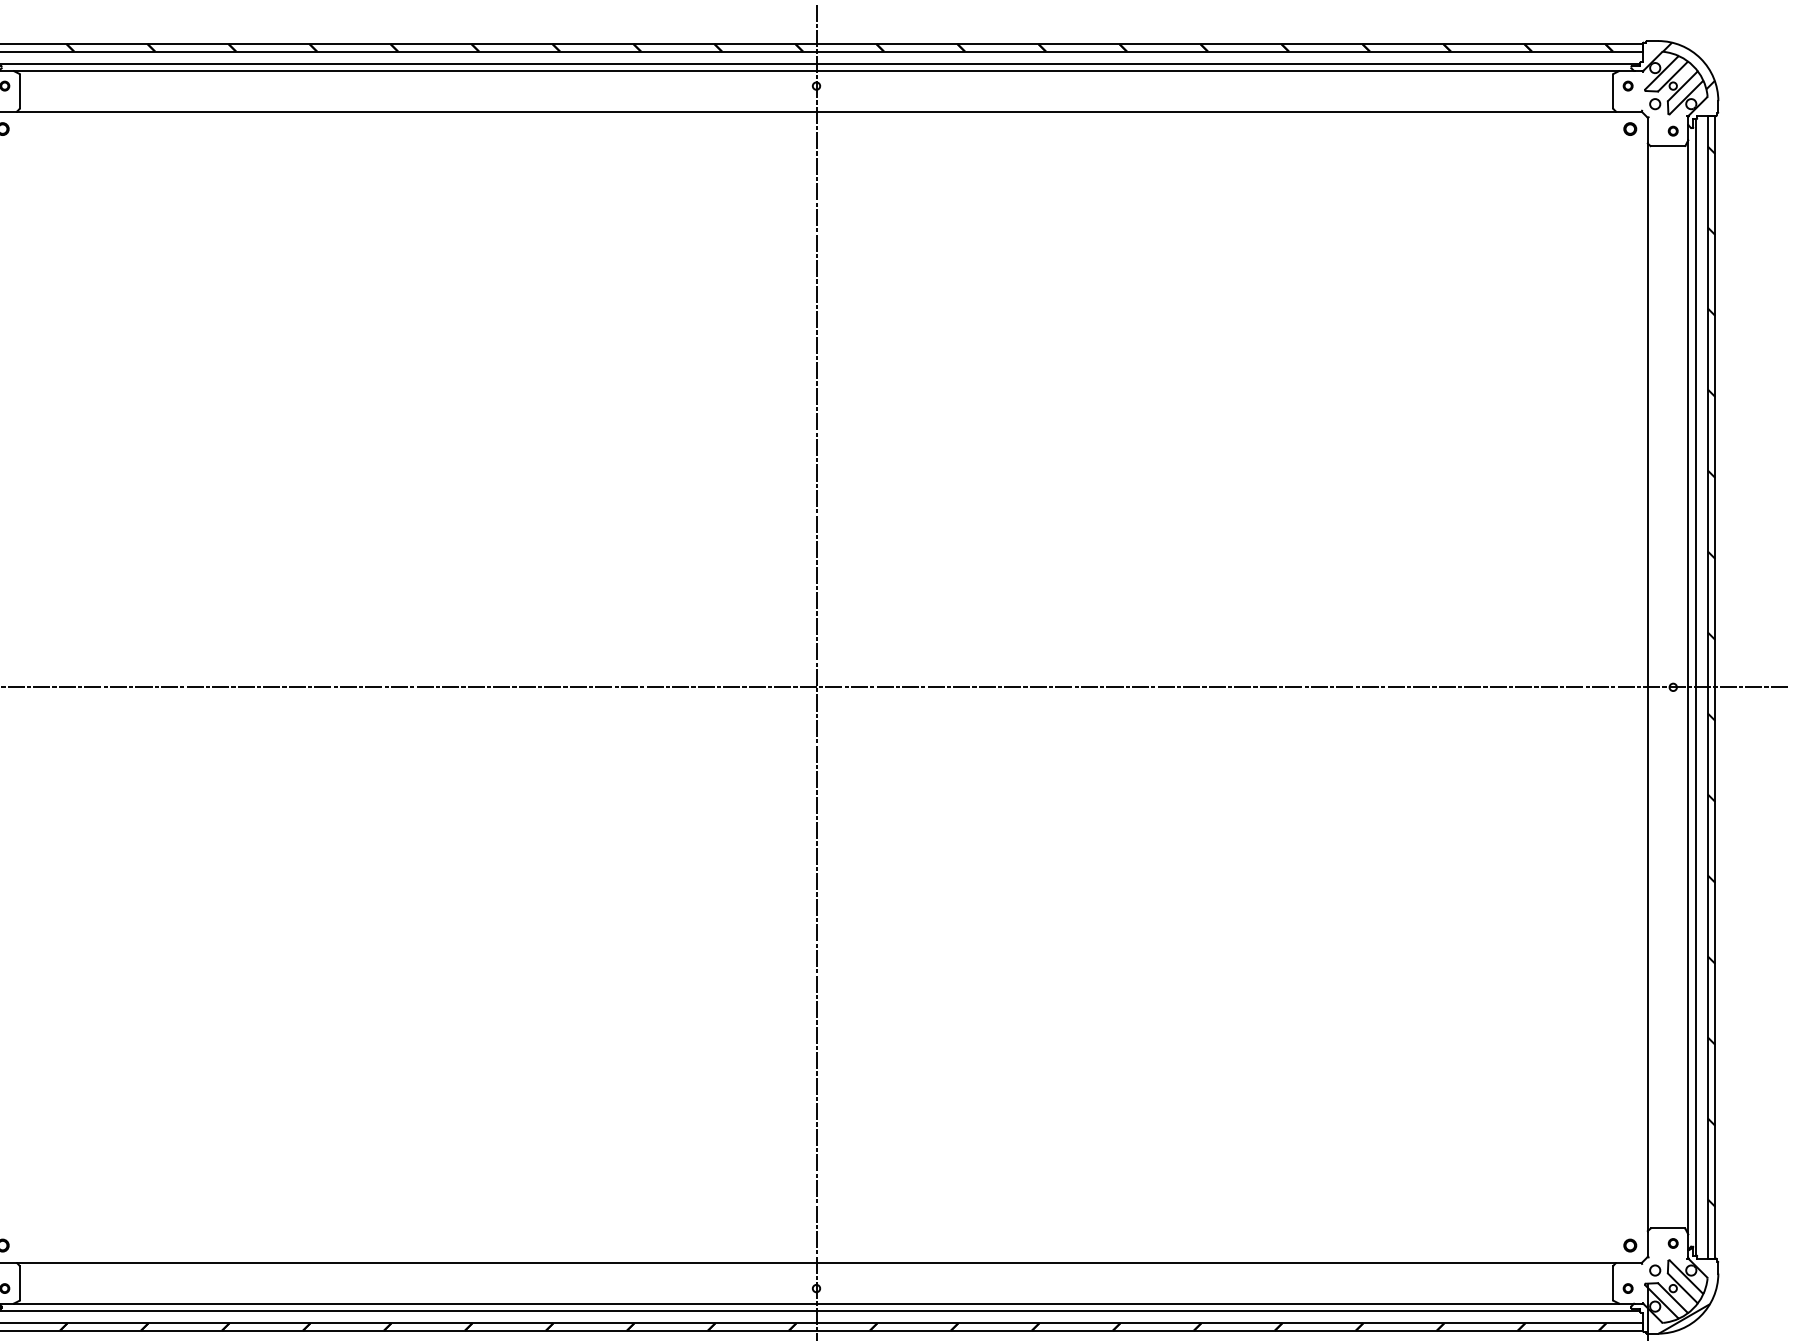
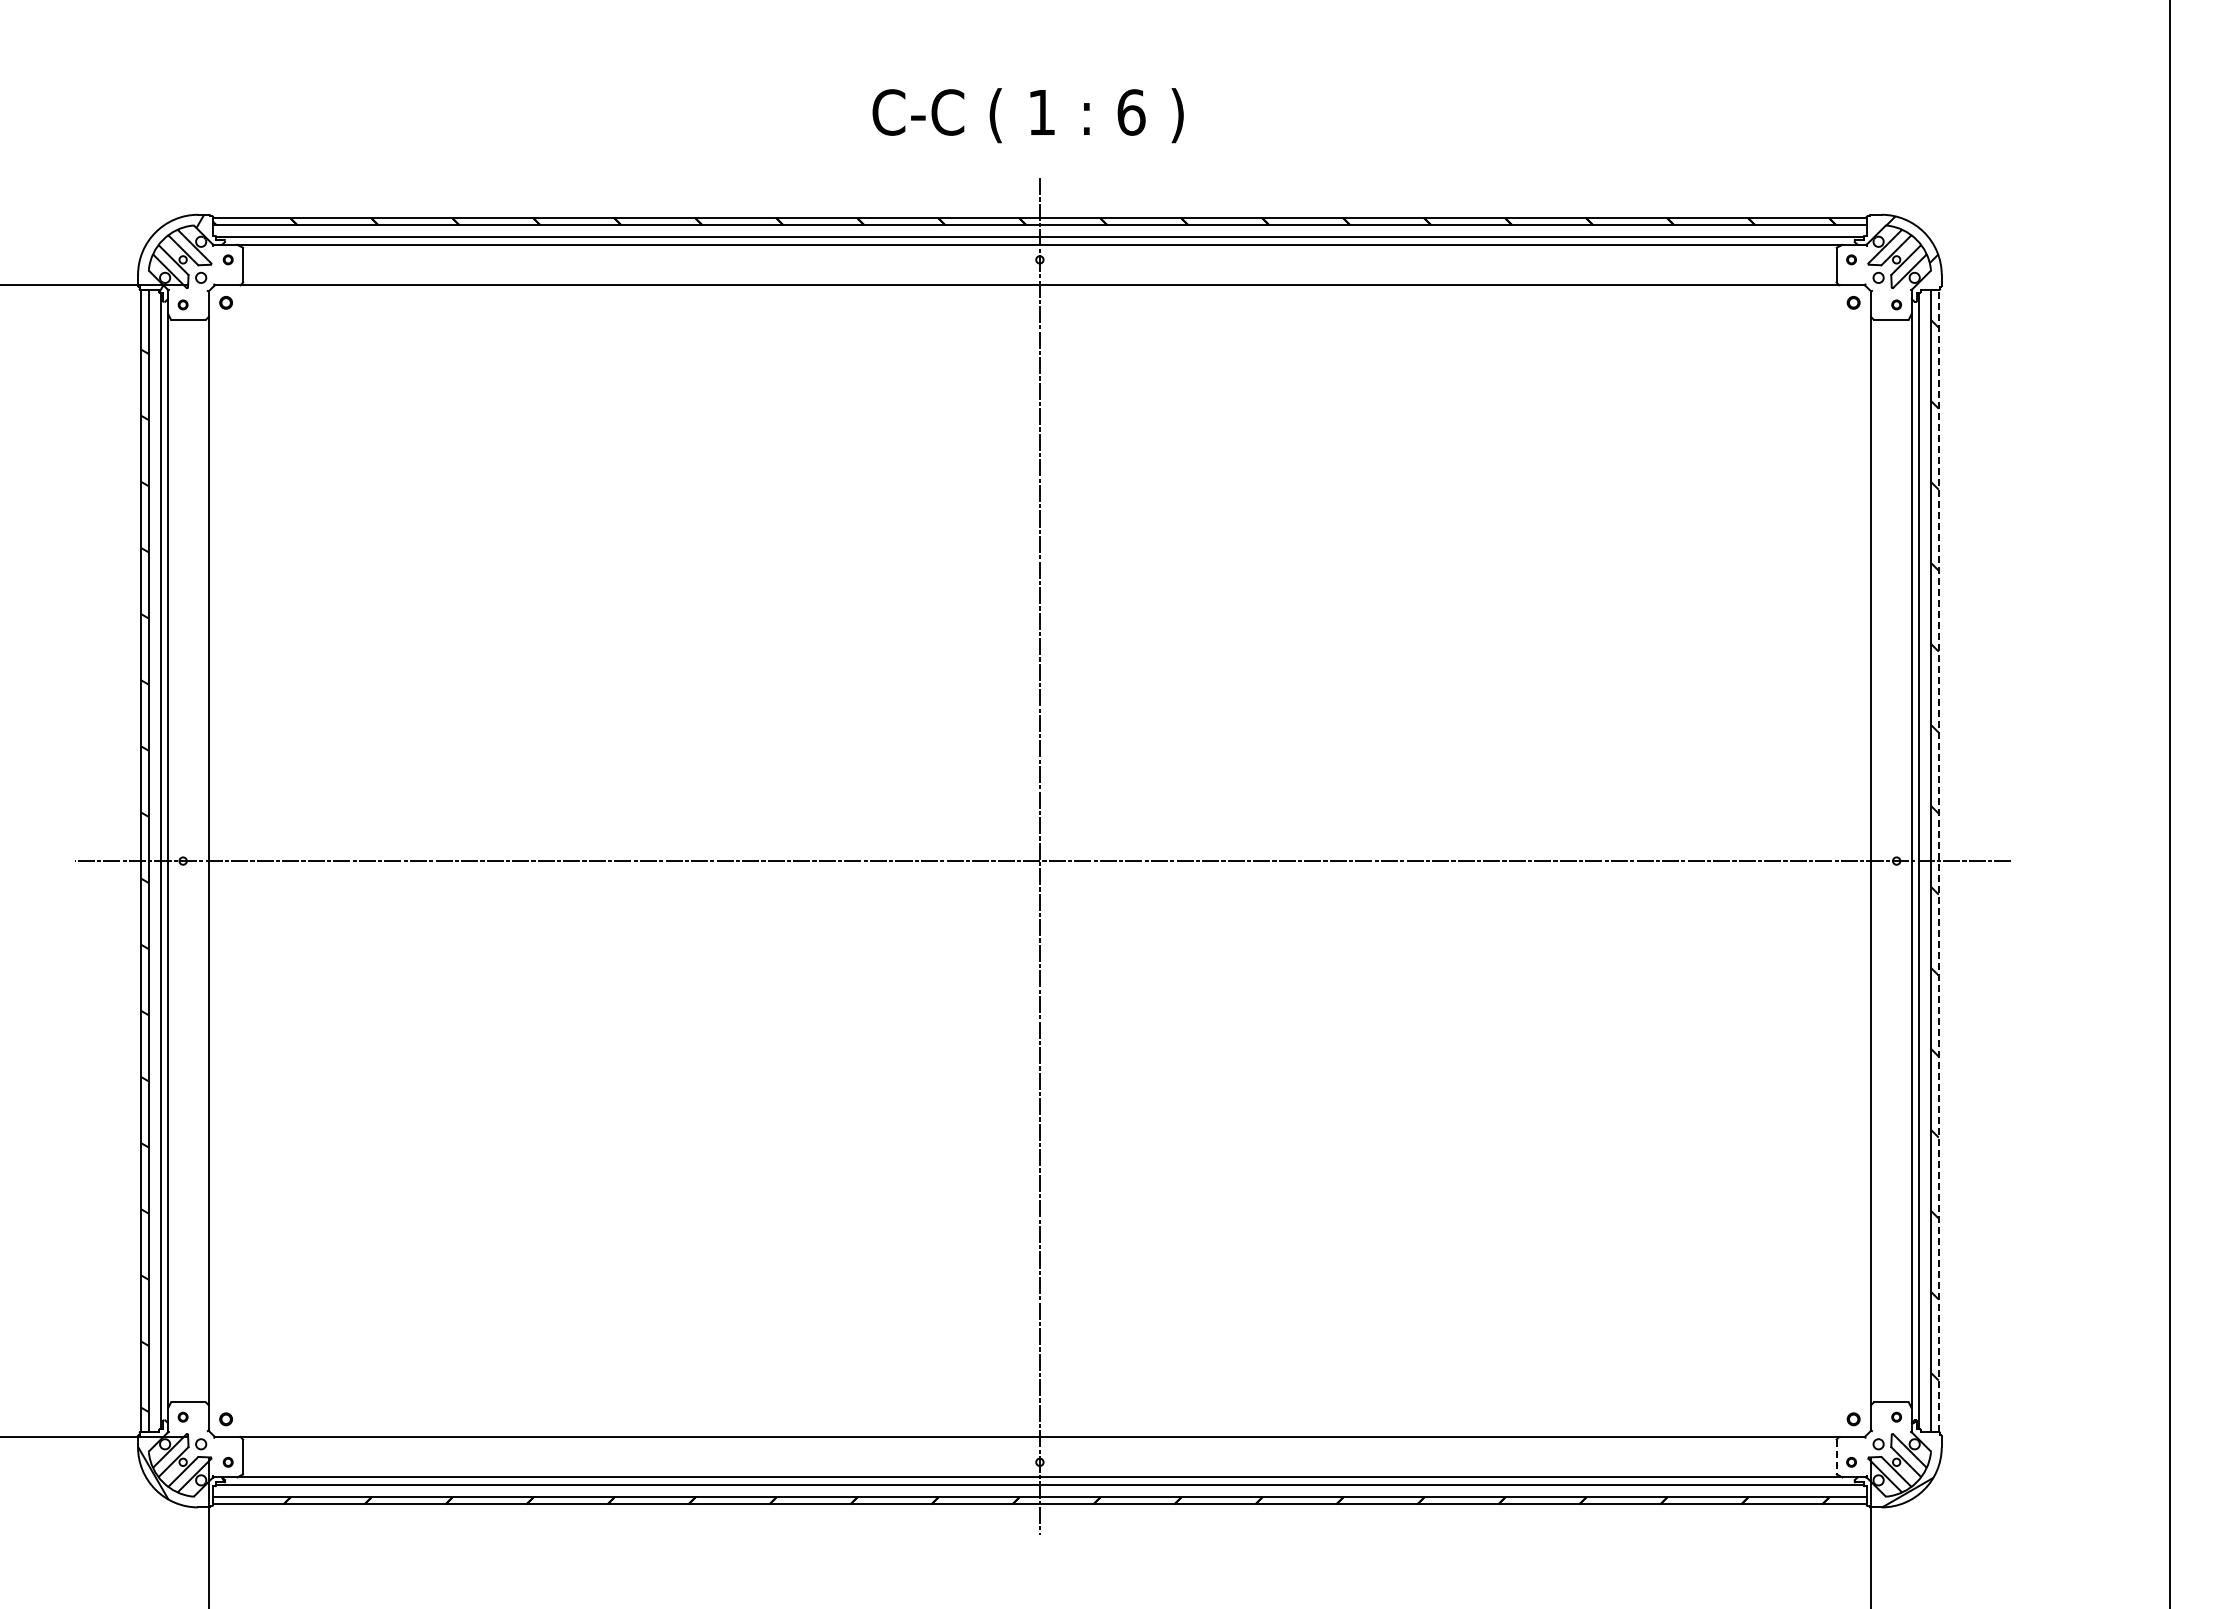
line: (1715, 686) -> (1938, 860), solid -> dashed
line: (1613, 1282) -> (1836, 1456), solid -> dashed

